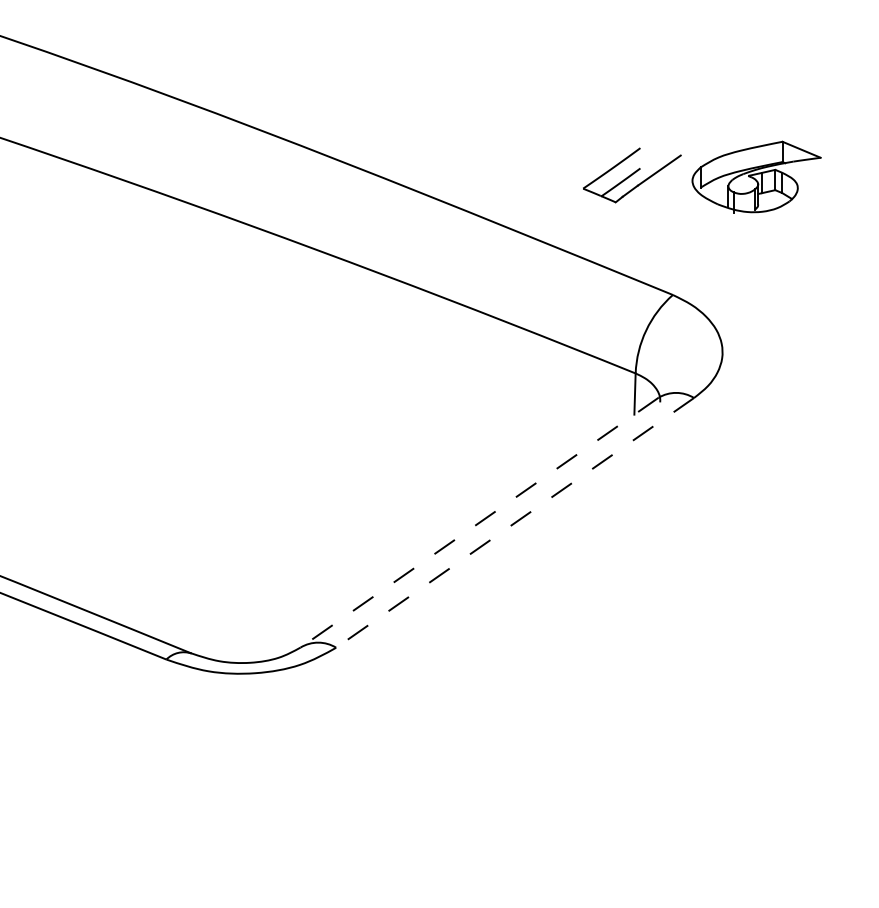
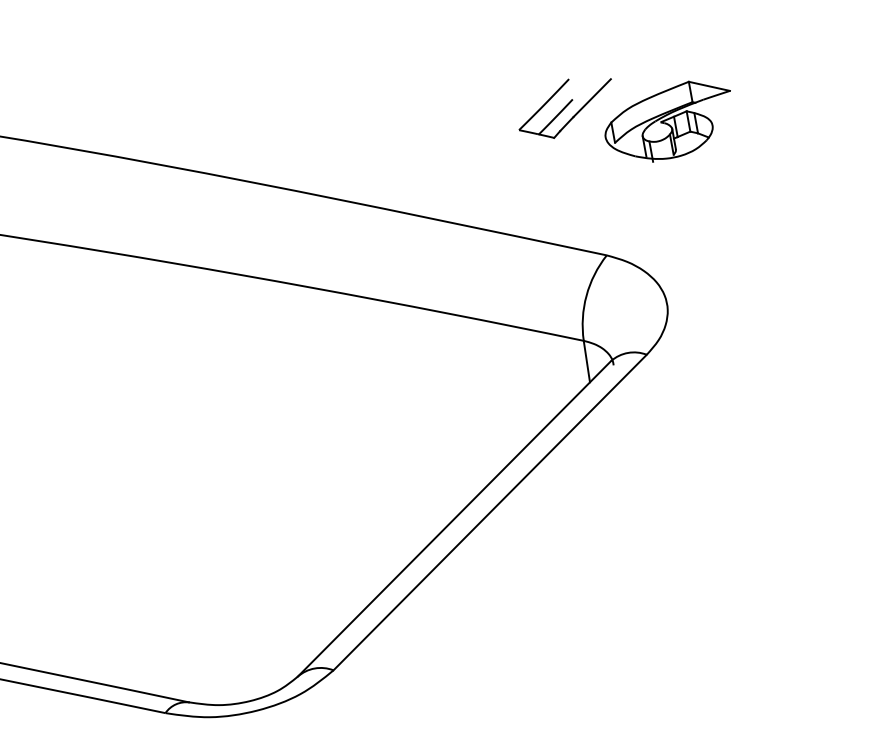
part: (632, 175) -> (566, 107), moved
line: (479, 522) -> (454, 518), dashed -> solid
line: (514, 523) -> (489, 513), dashed -> solid

